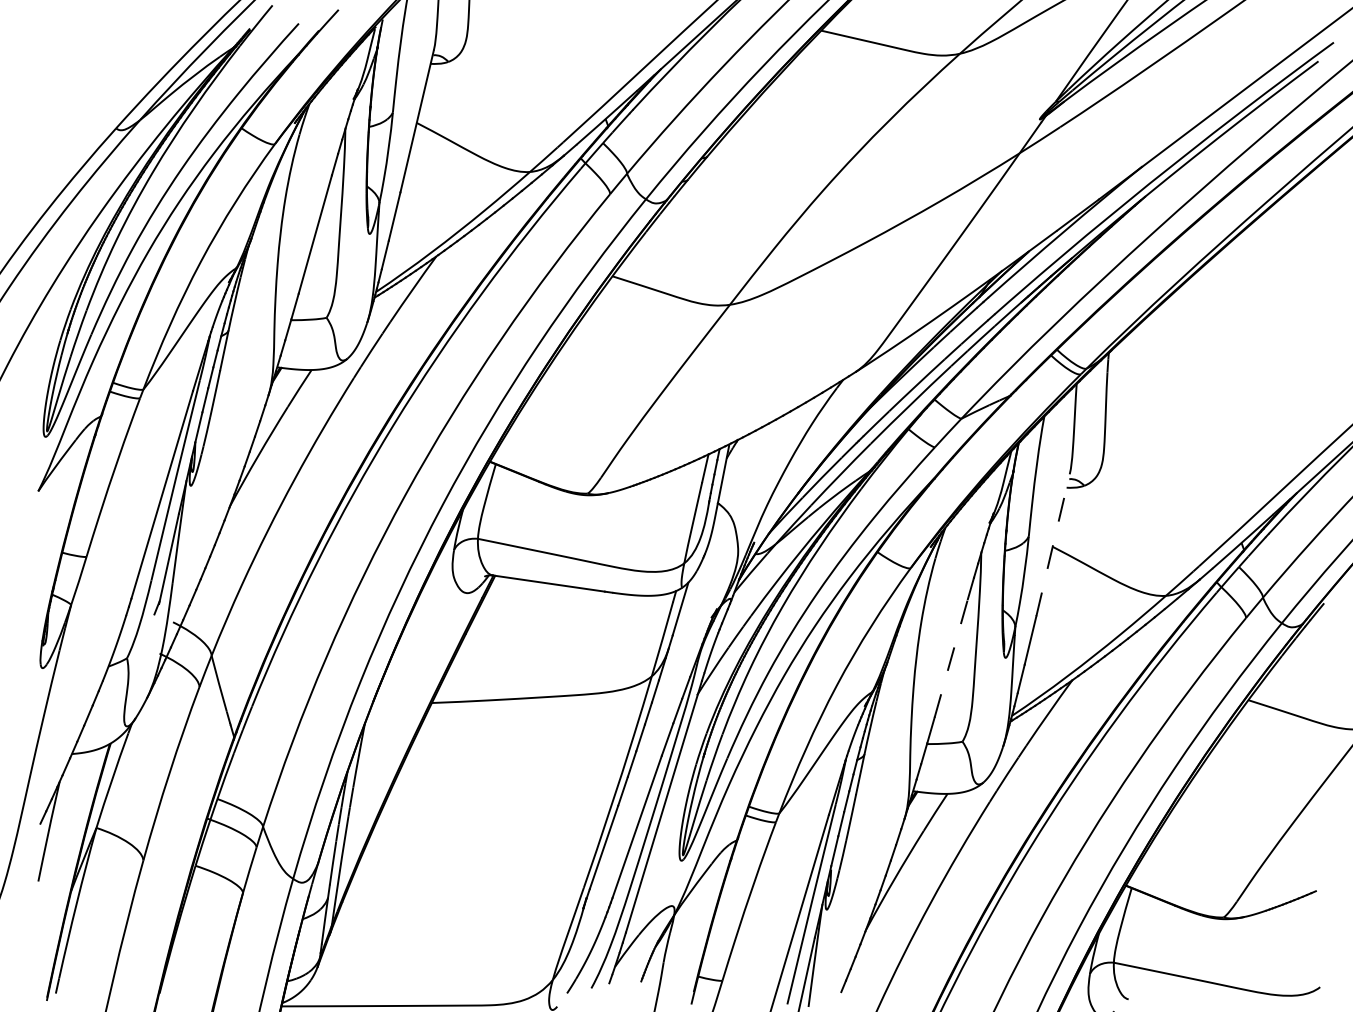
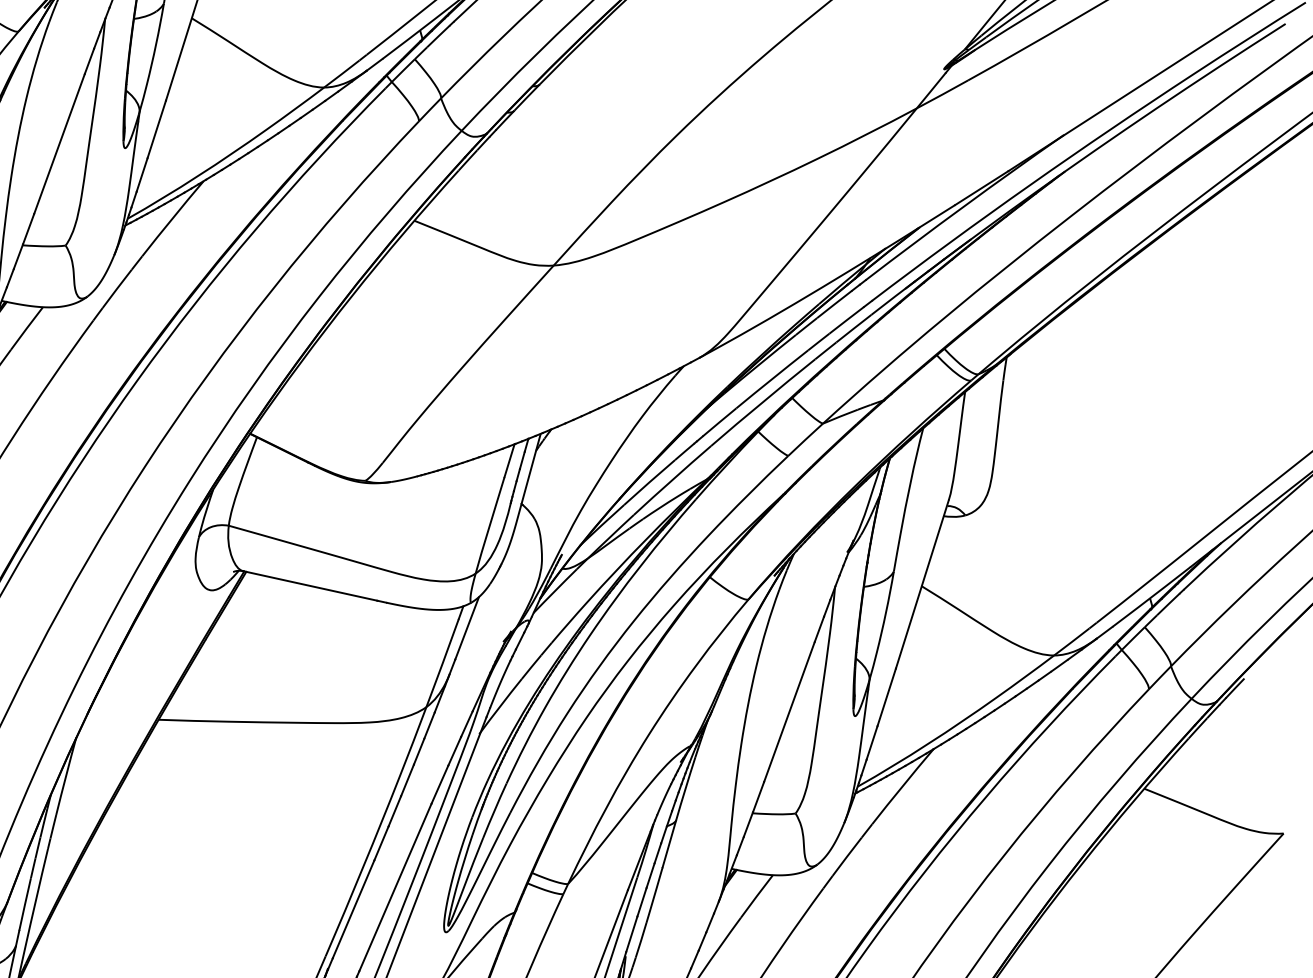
line: (1053, 545) -> (922, 584), dashed -> solid
line: (951, 658) -> (789, 712), dashed -> solid

